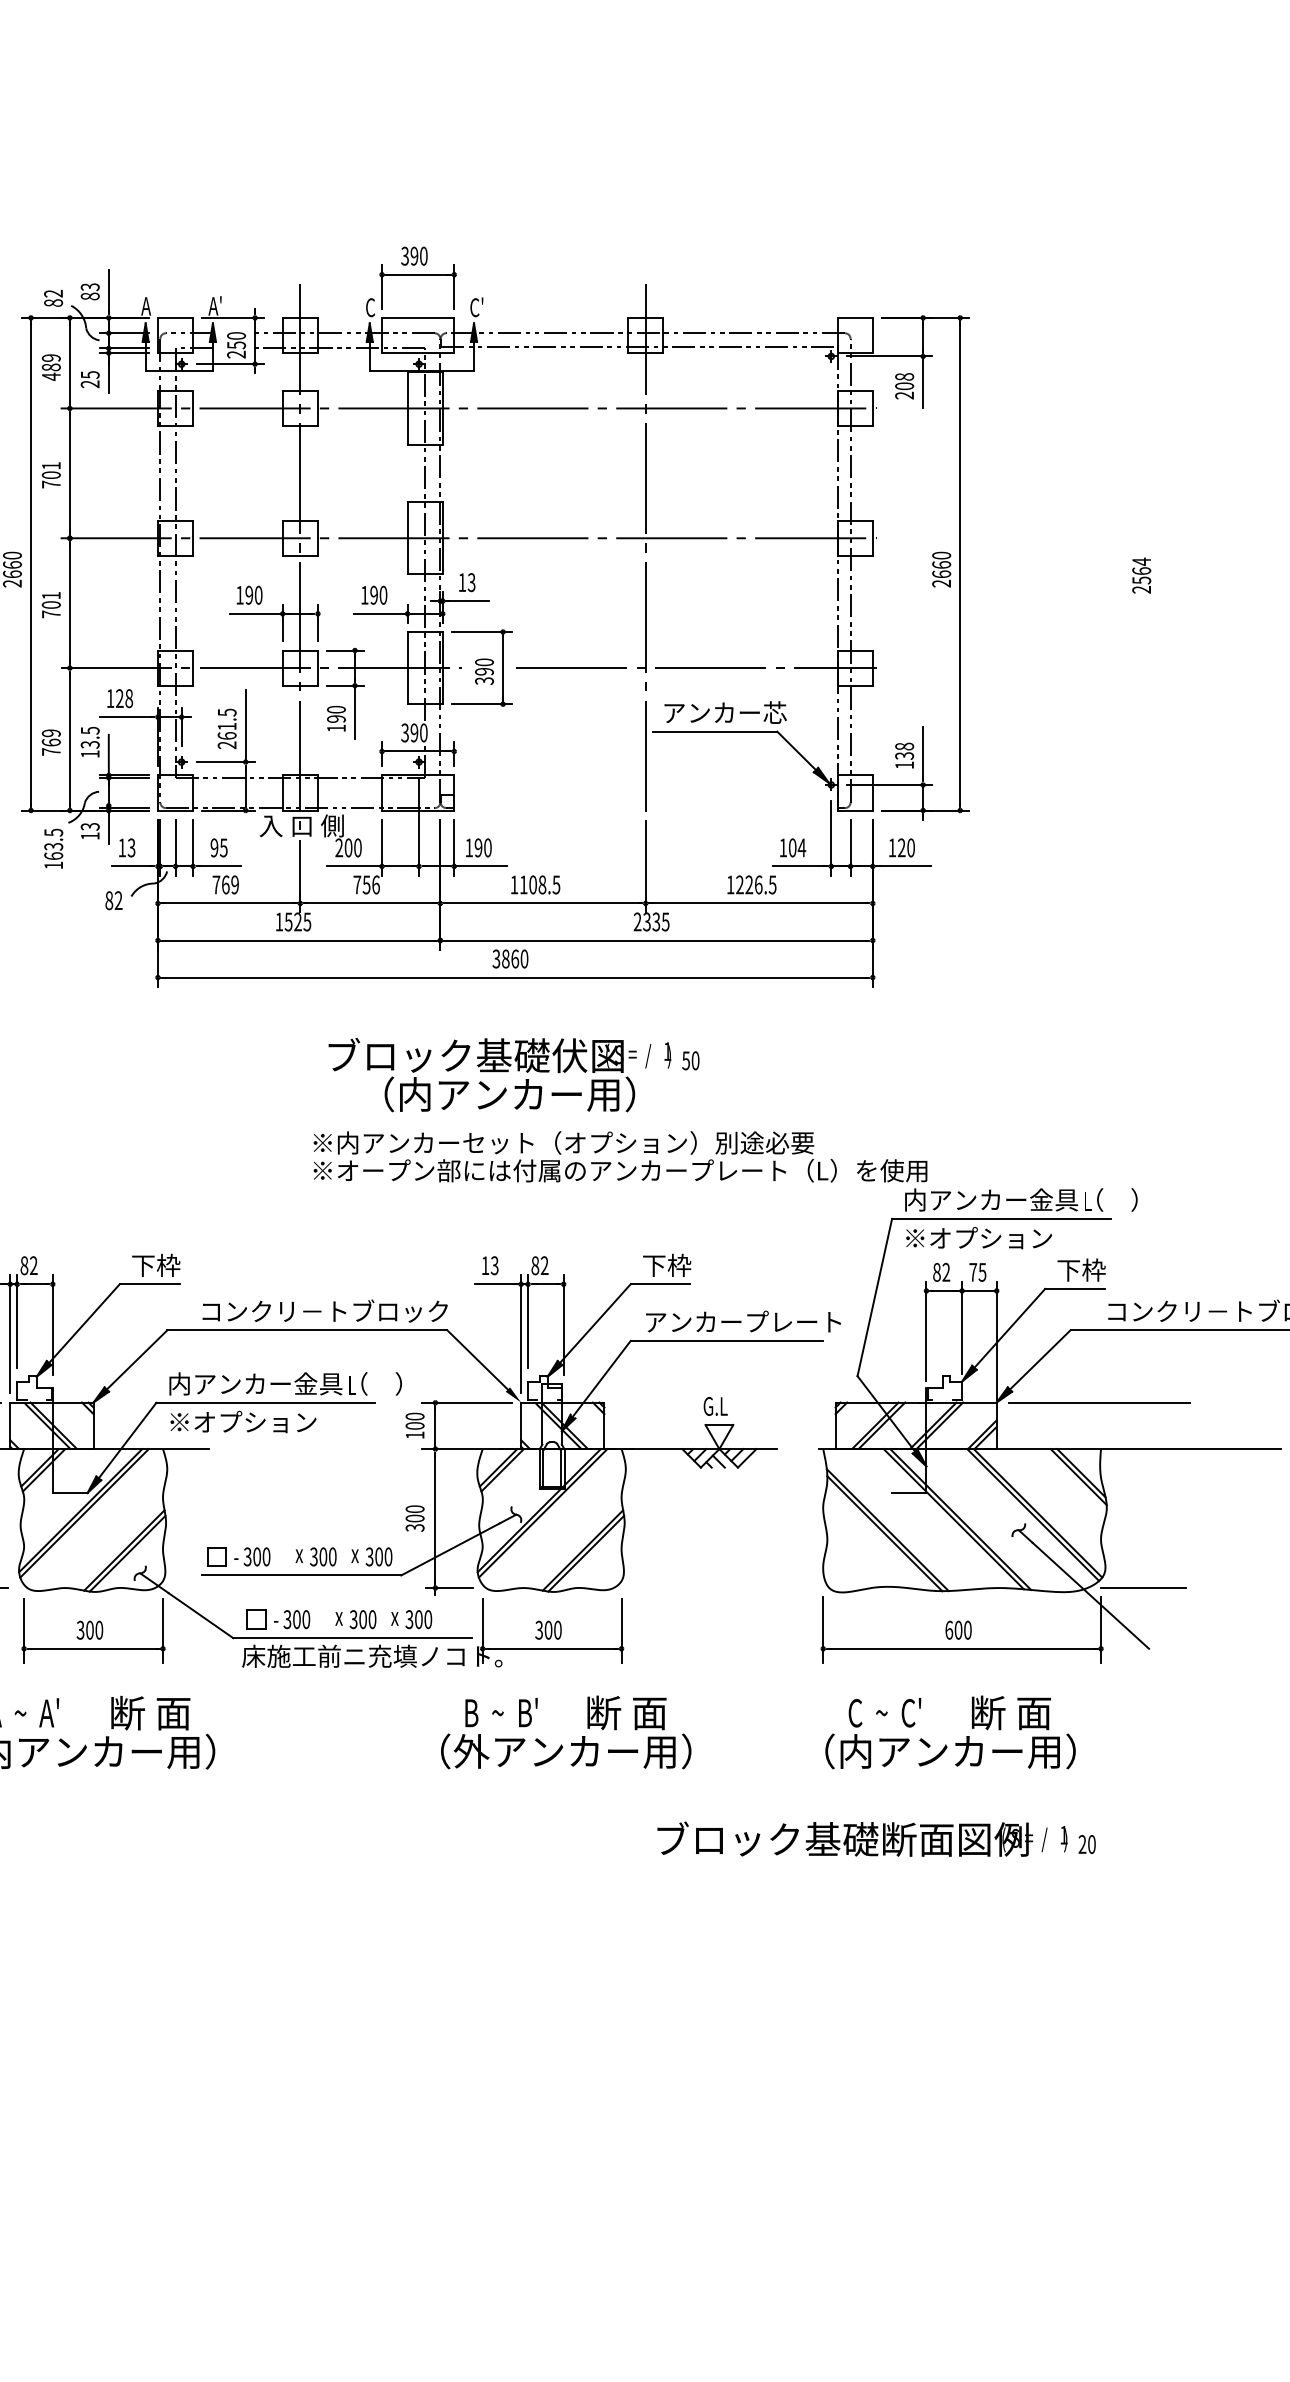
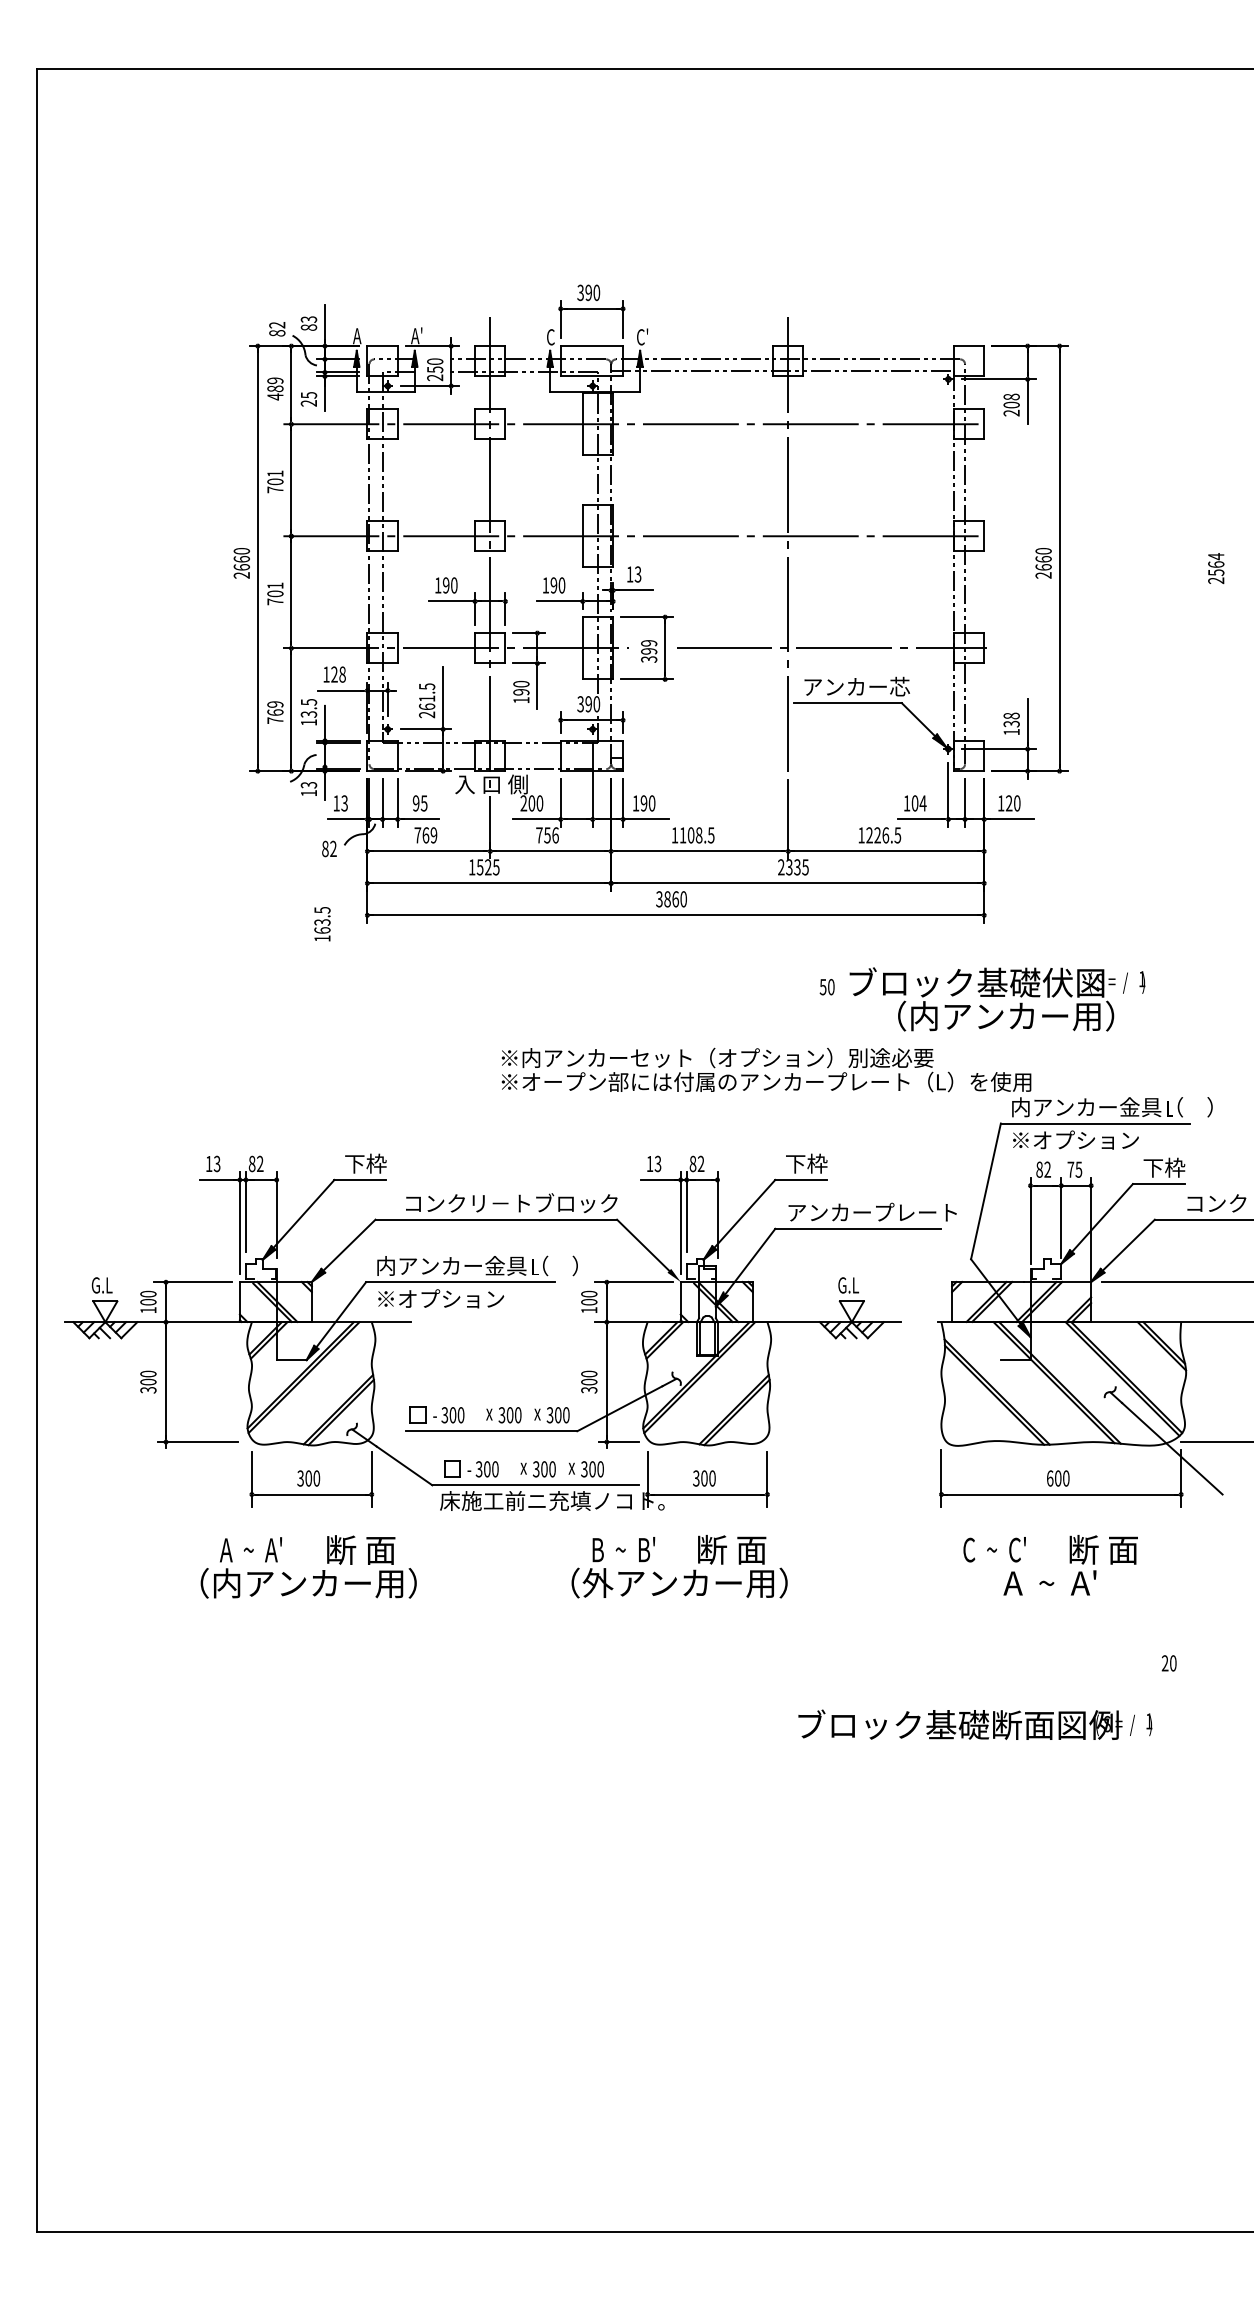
text: (484, 662) -> (649, 643), 390 -> 399
text: (53, 849) -> (322, 924), moved
text: (499, 1075) -> (997, 999), moved
text: (566, 1732) -> (679, 1566), moved
text: (950, 1750) -> (1051, 1582), （内アンカー用） -> A  ~  A'
text: (862, 1838) -> (975, 1724), moved

